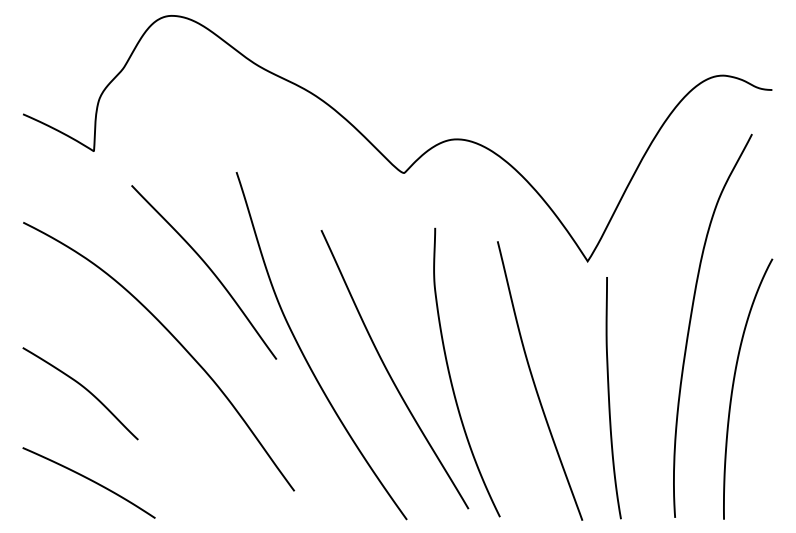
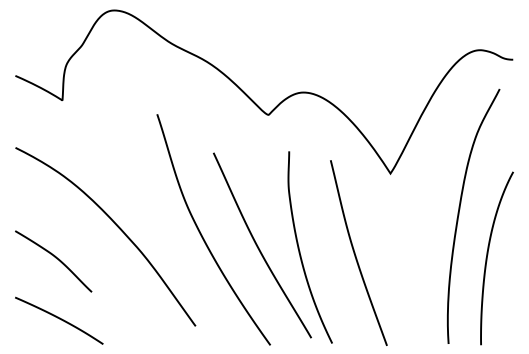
curve: (206, 267) -> (137, 177), removed
curve: (610, 398) -> (405, 264), removed

